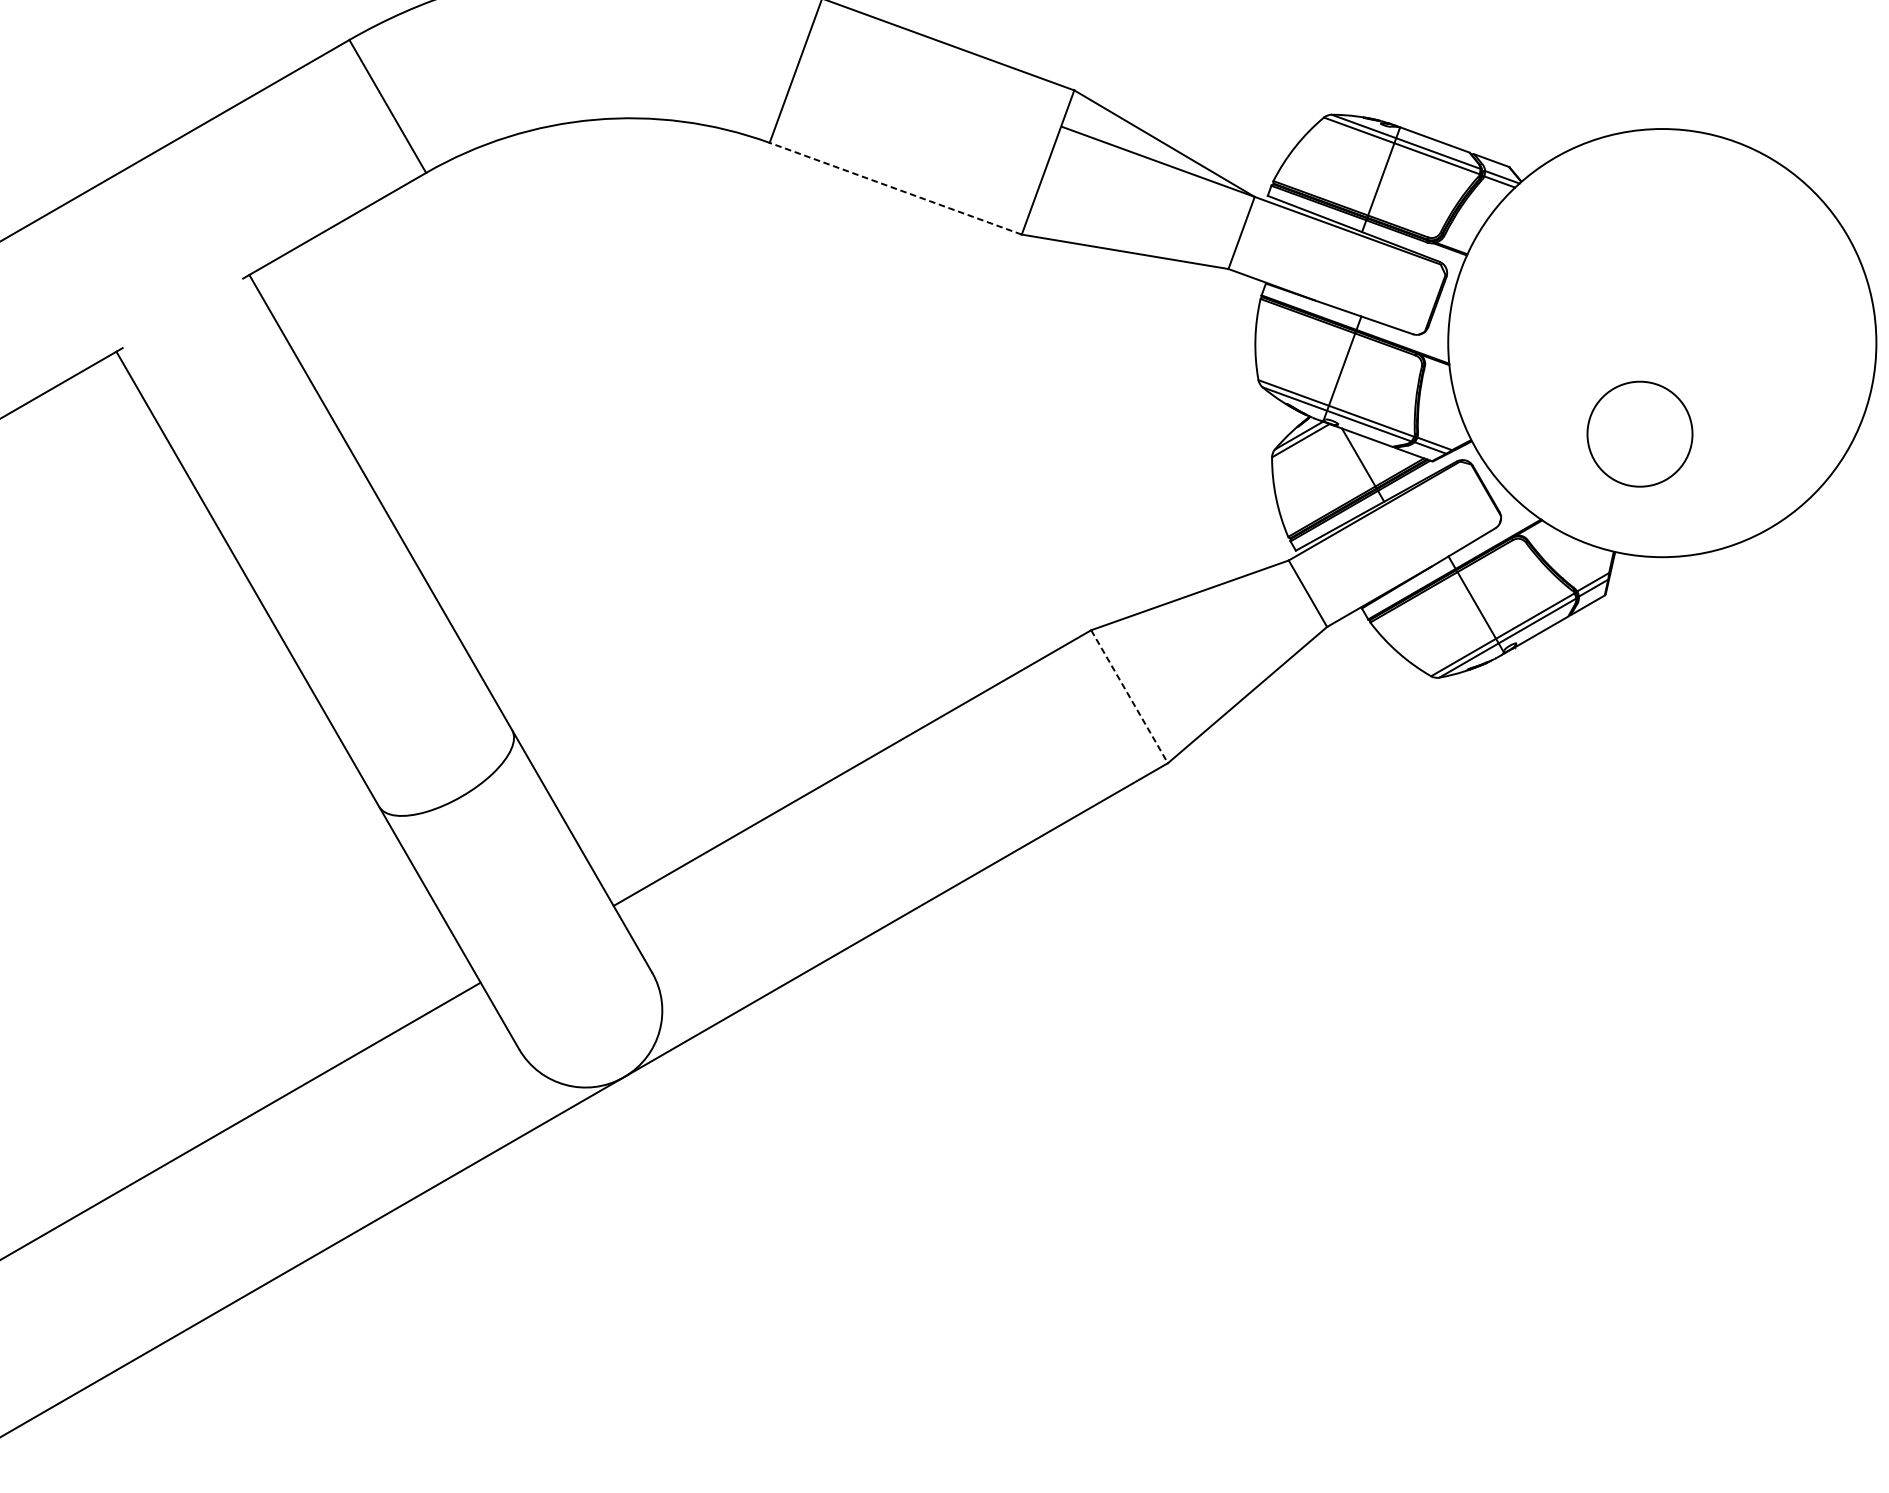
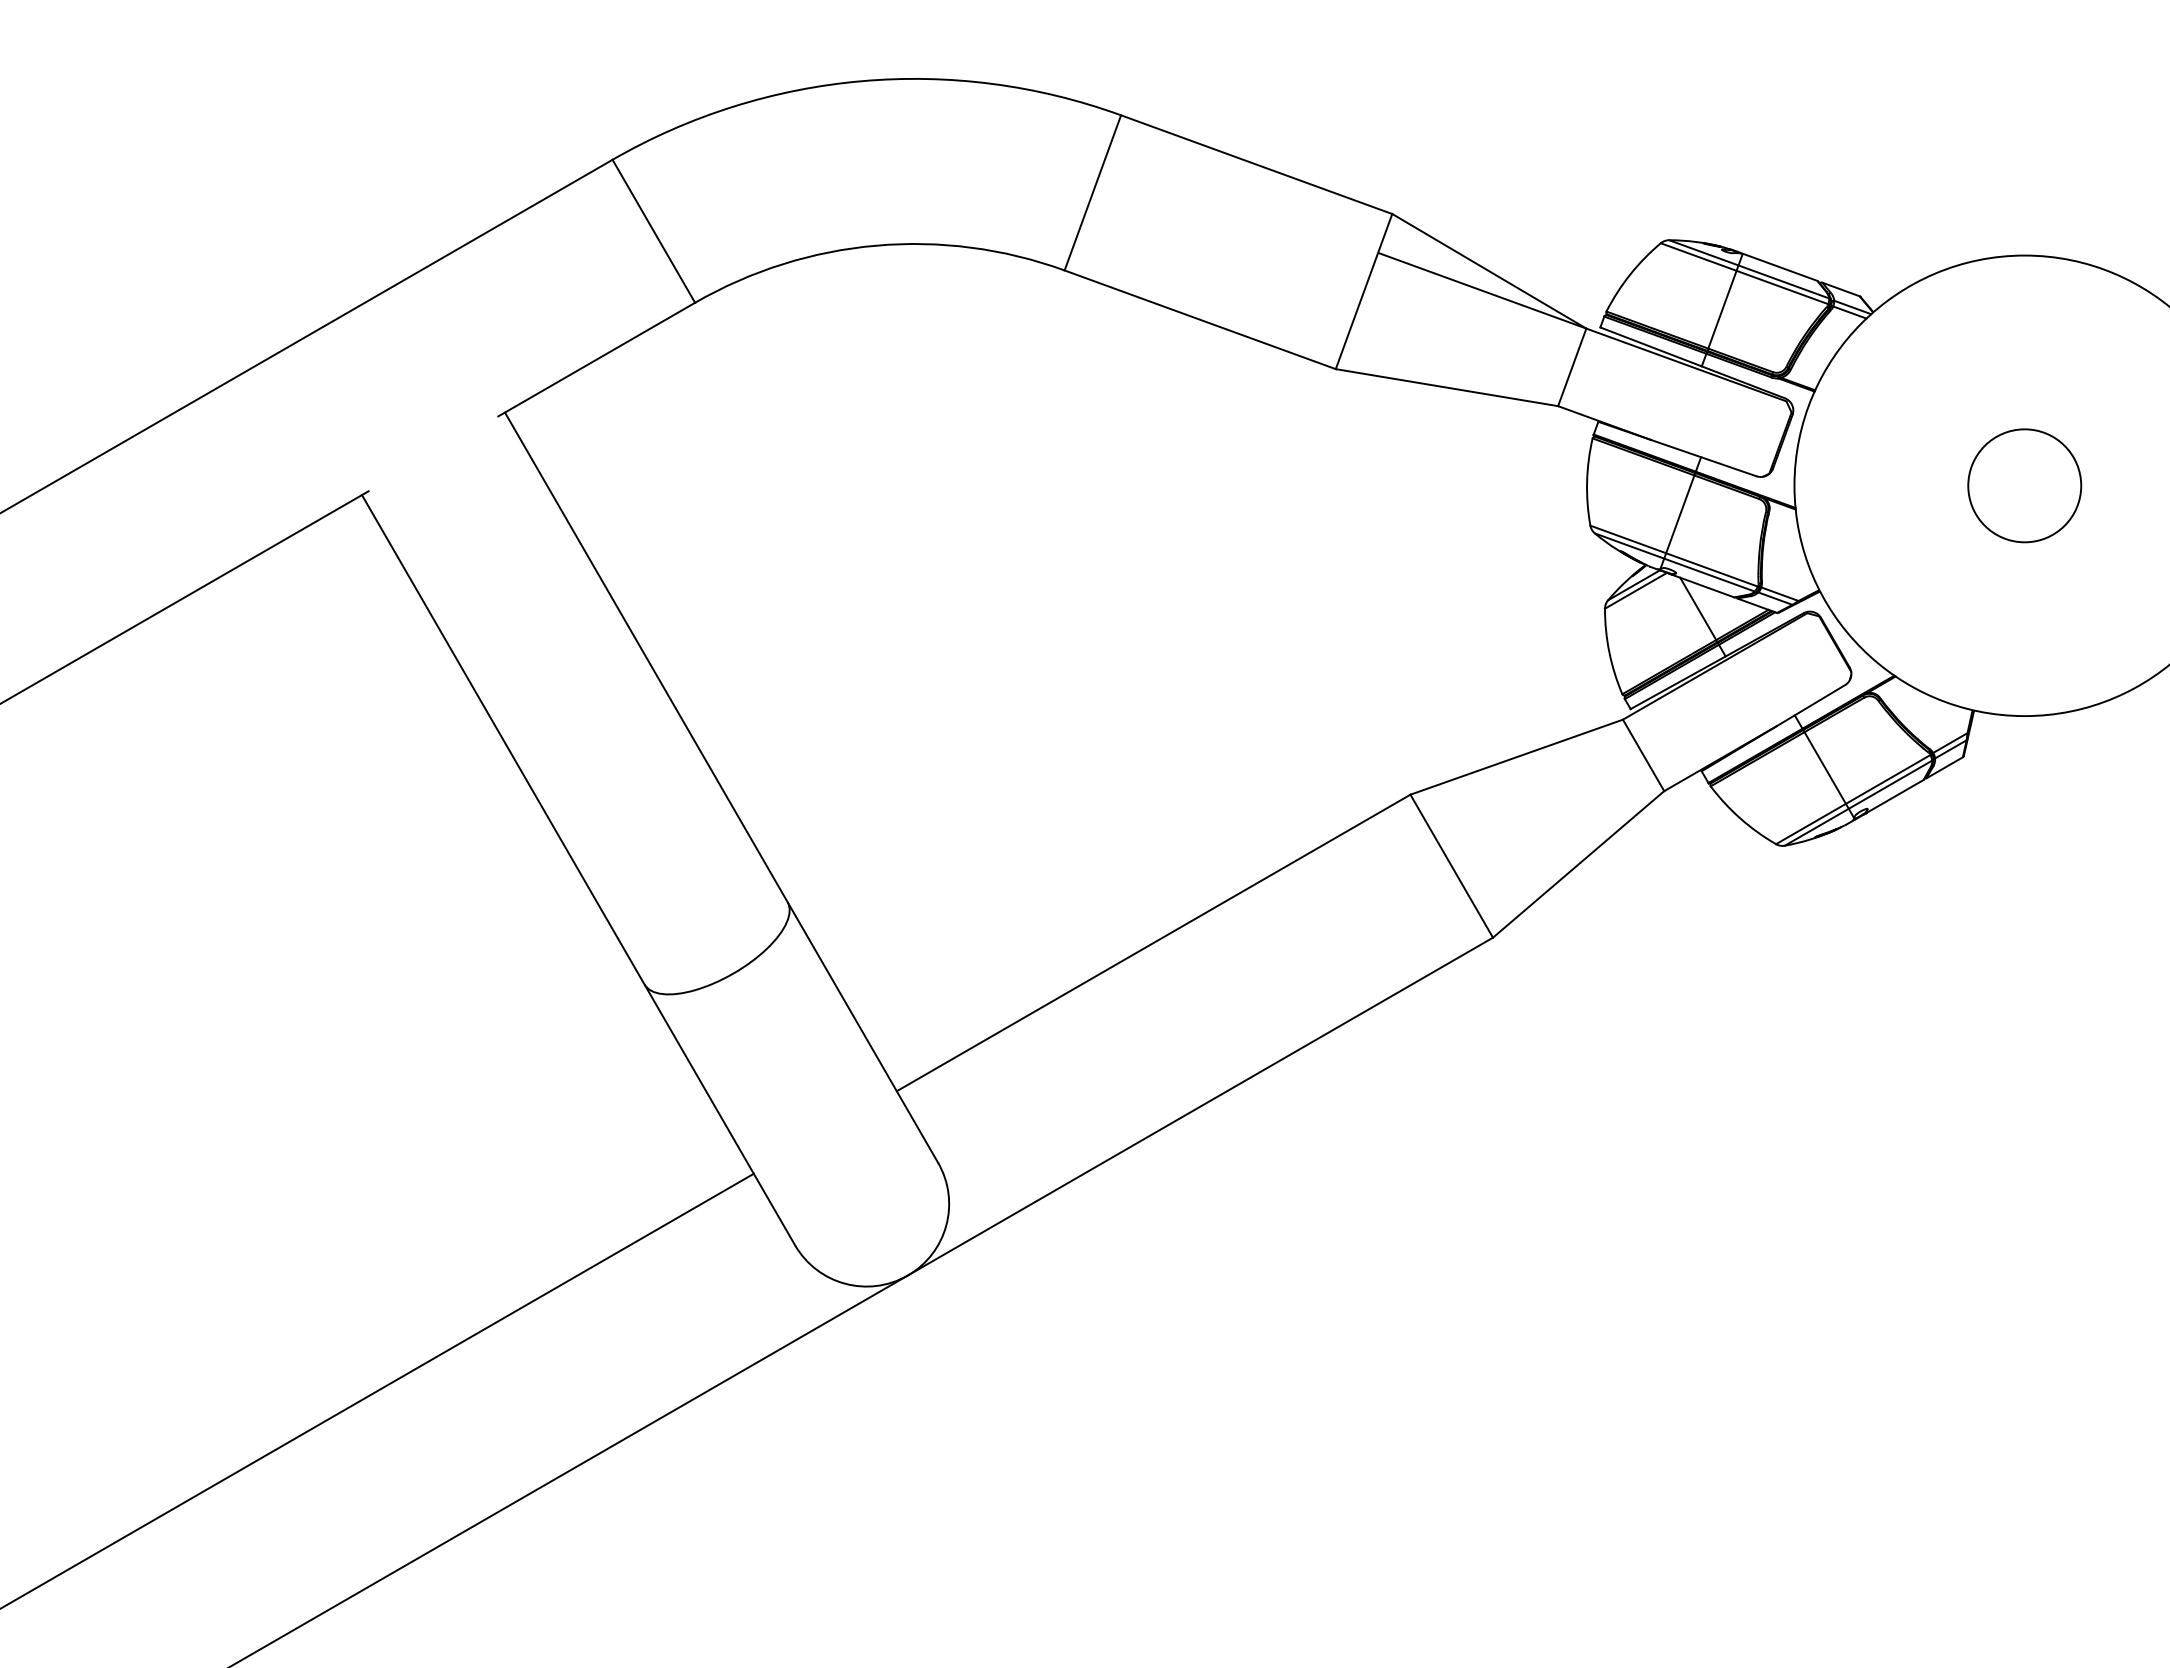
line: (895, 188) -> (1199, 319), dashed -> solid
circle: (1639, 433) -> (2024, 485), moved
line: (1129, 697) -> (1451, 866), dashed -> solid

